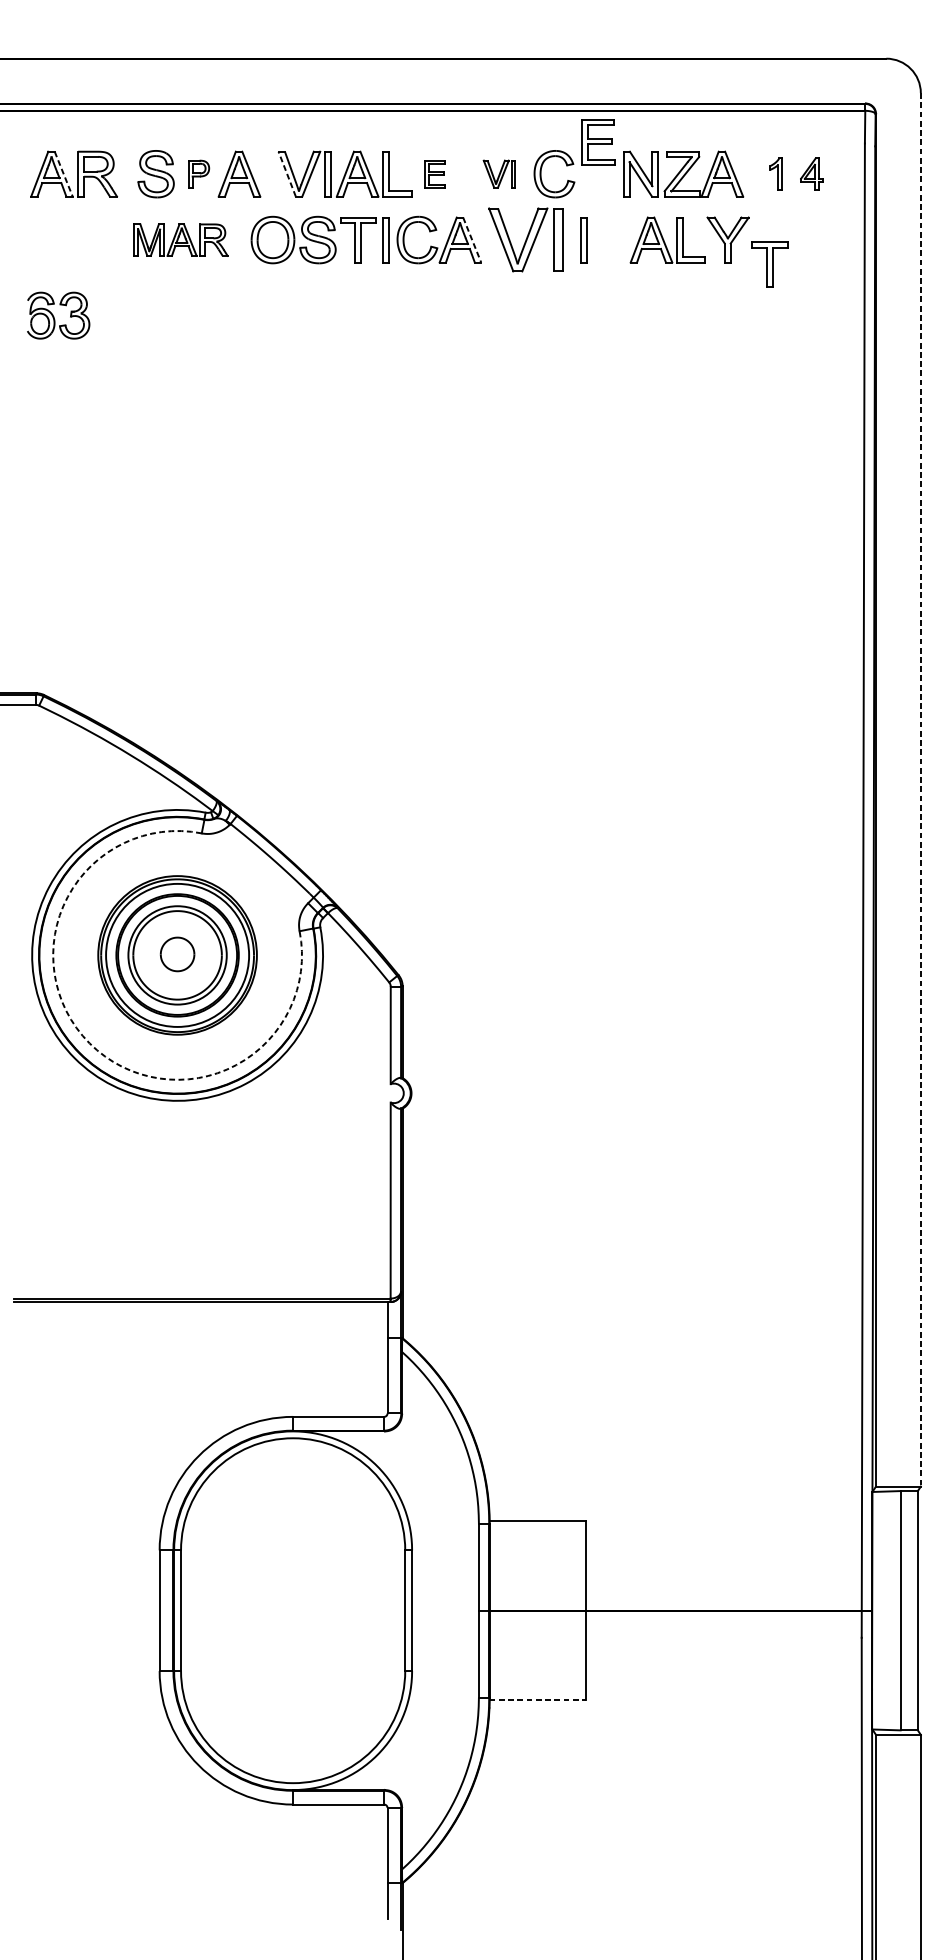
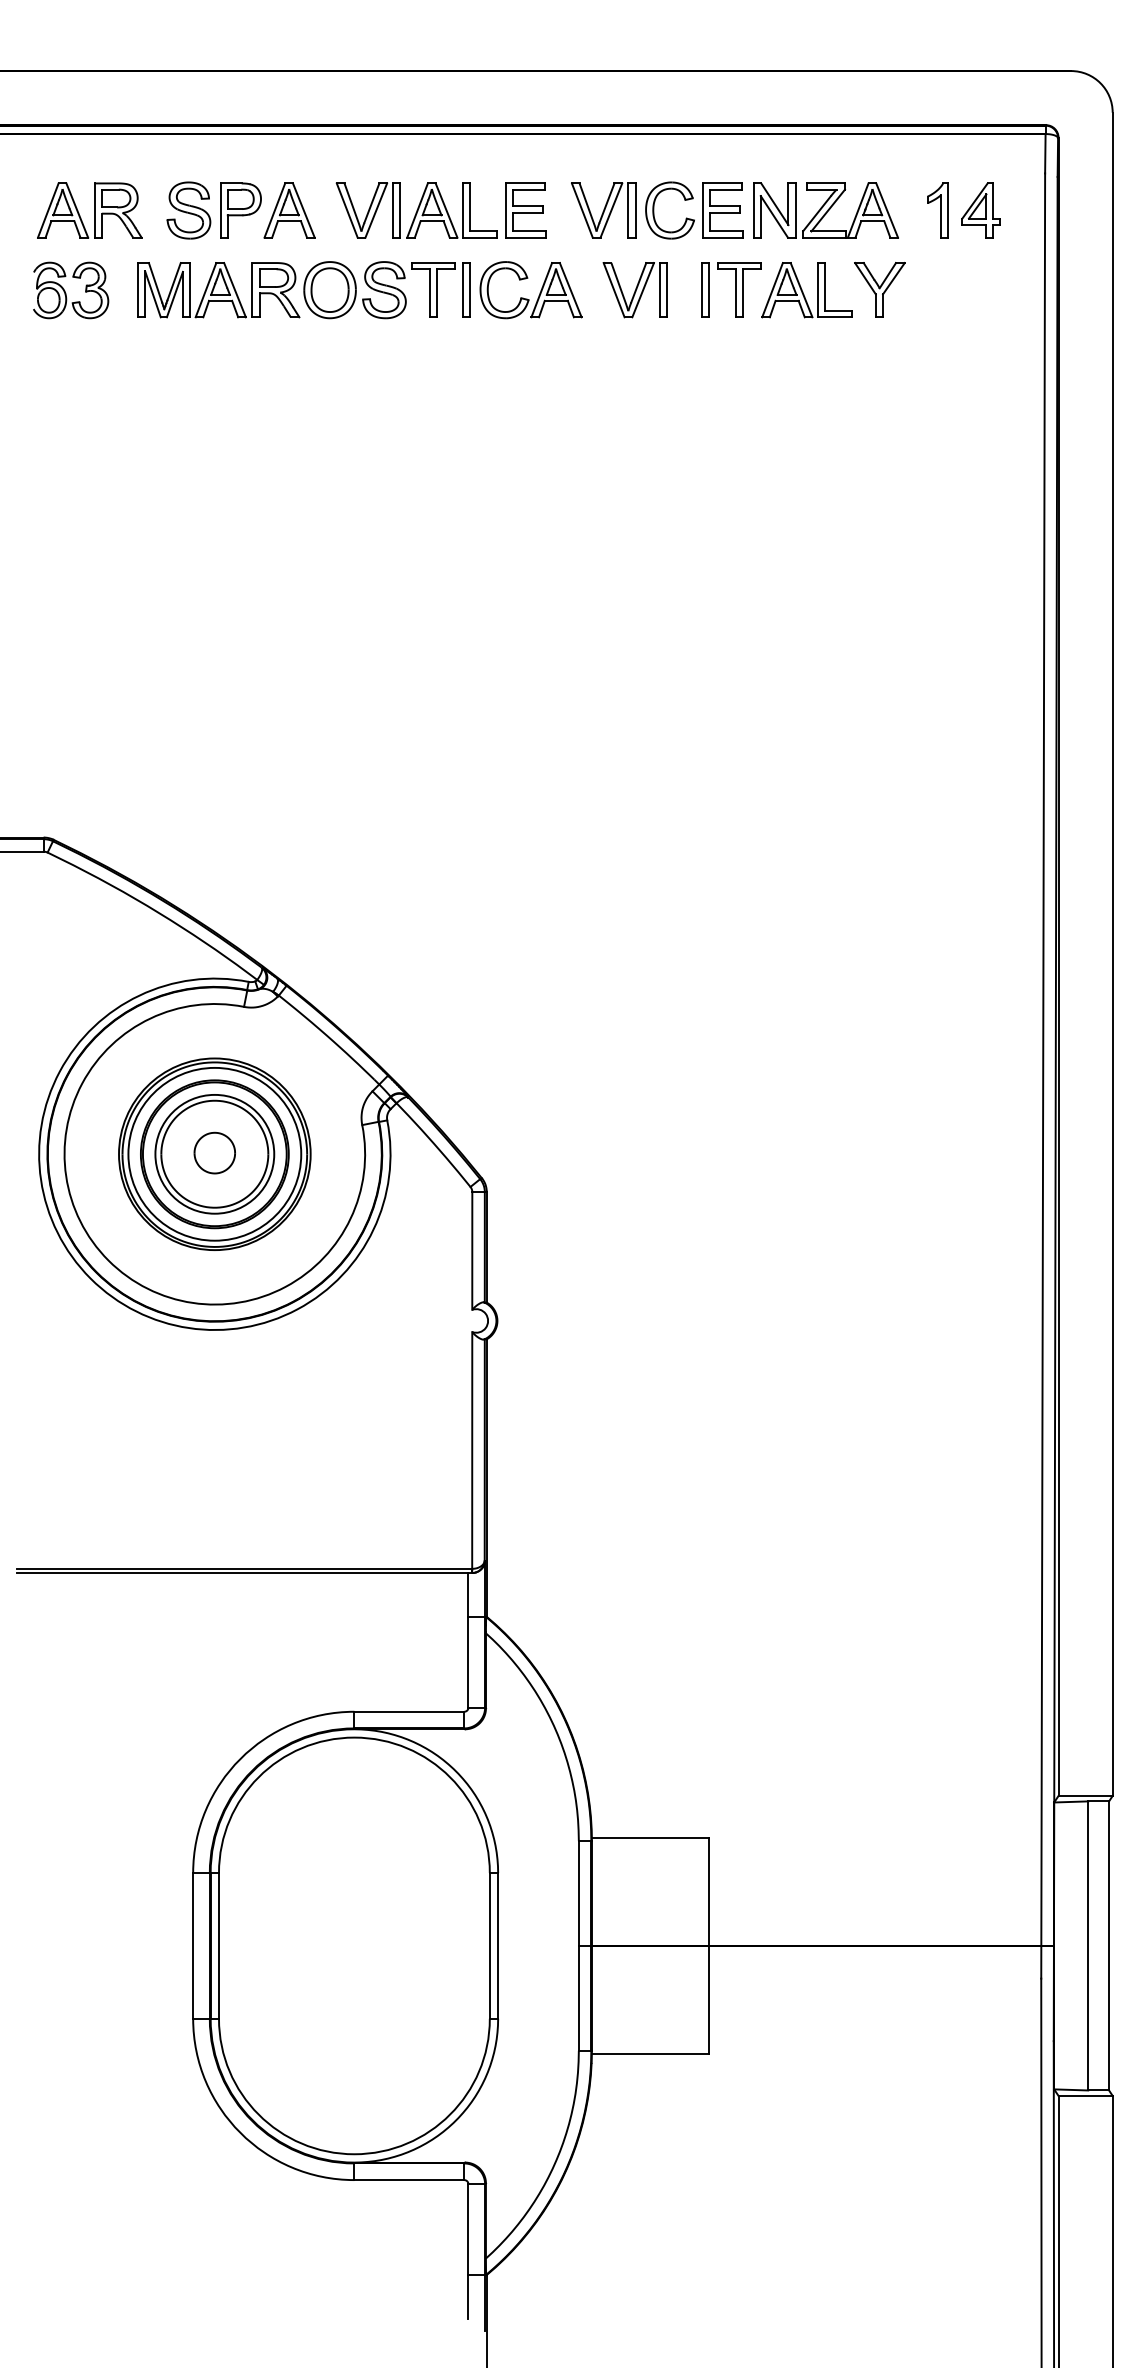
part: (597, 142) -> (722, 210), moved
line: (63, 174) -> (77, 211), dashed -> solid
part: (198, 174) -> (240, 210), size x1.67
line: (287, 174) -> (347, 210), dashed -> solid
part: (434, 174) -> (525, 210), size x1.67
part: (499, 174) -> (603, 210), size x1.67
part: (775, 174) -> (937, 210), size x1.43
part: (811, 174) -> (980, 210), size x1.43
part: (180, 240) -> (218, 290), size x1.43
line: (472, 240) -> (570, 290), dashed -> solid
part: (524, 240) -> (634, 290), size x0.71
part: (770, 264) -> (739, 289), moved
part: (58, 315) -> (71, 290), moved
line: (920, 790) -> (1112, 954), dashed -> solid
arc: (89, 1043) -> (108, 1260), dashed -> solid
line: (538, 1700) -> (650, 2054), dashed -> solid

